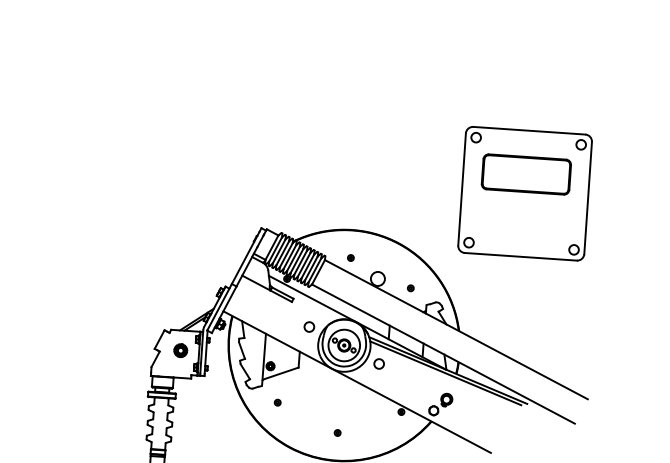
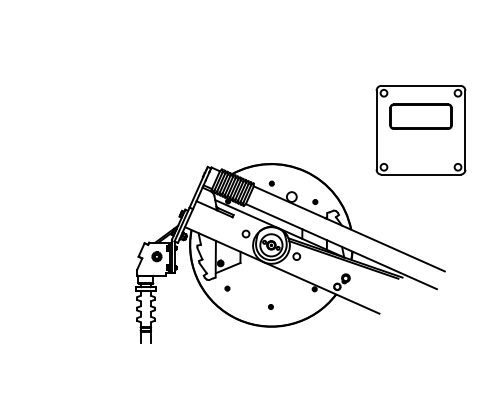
part: (524, 194) -> (420, 130), moved

